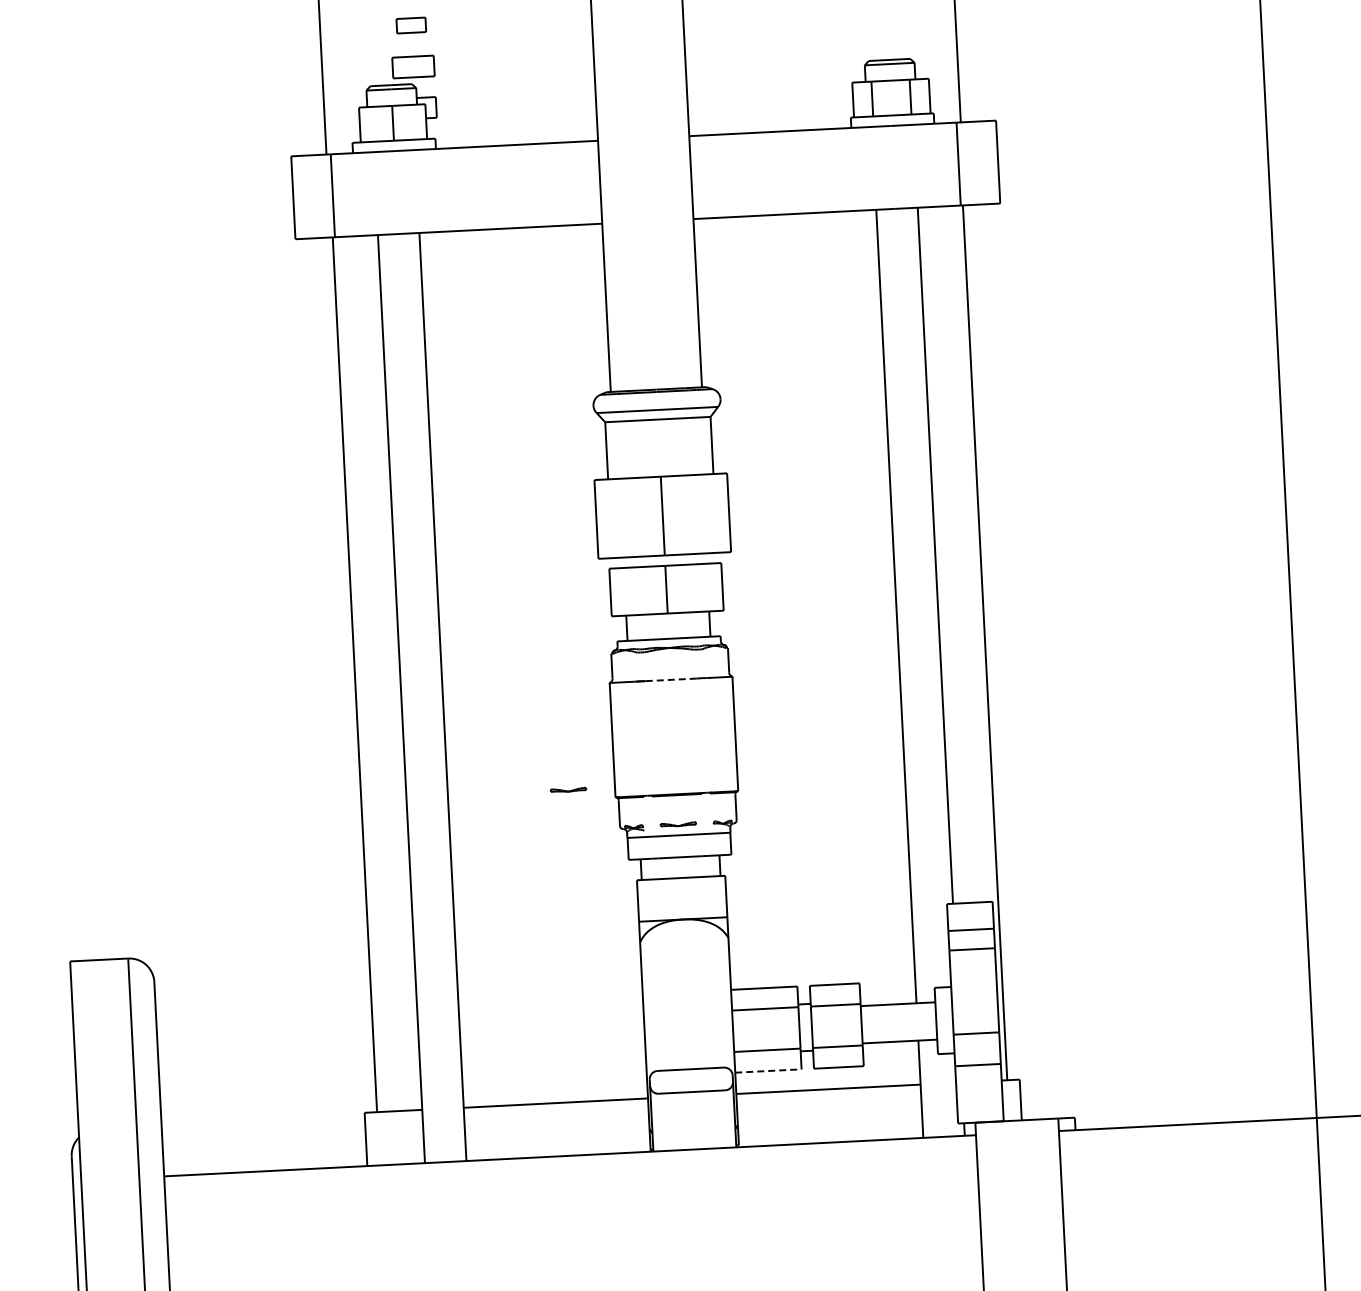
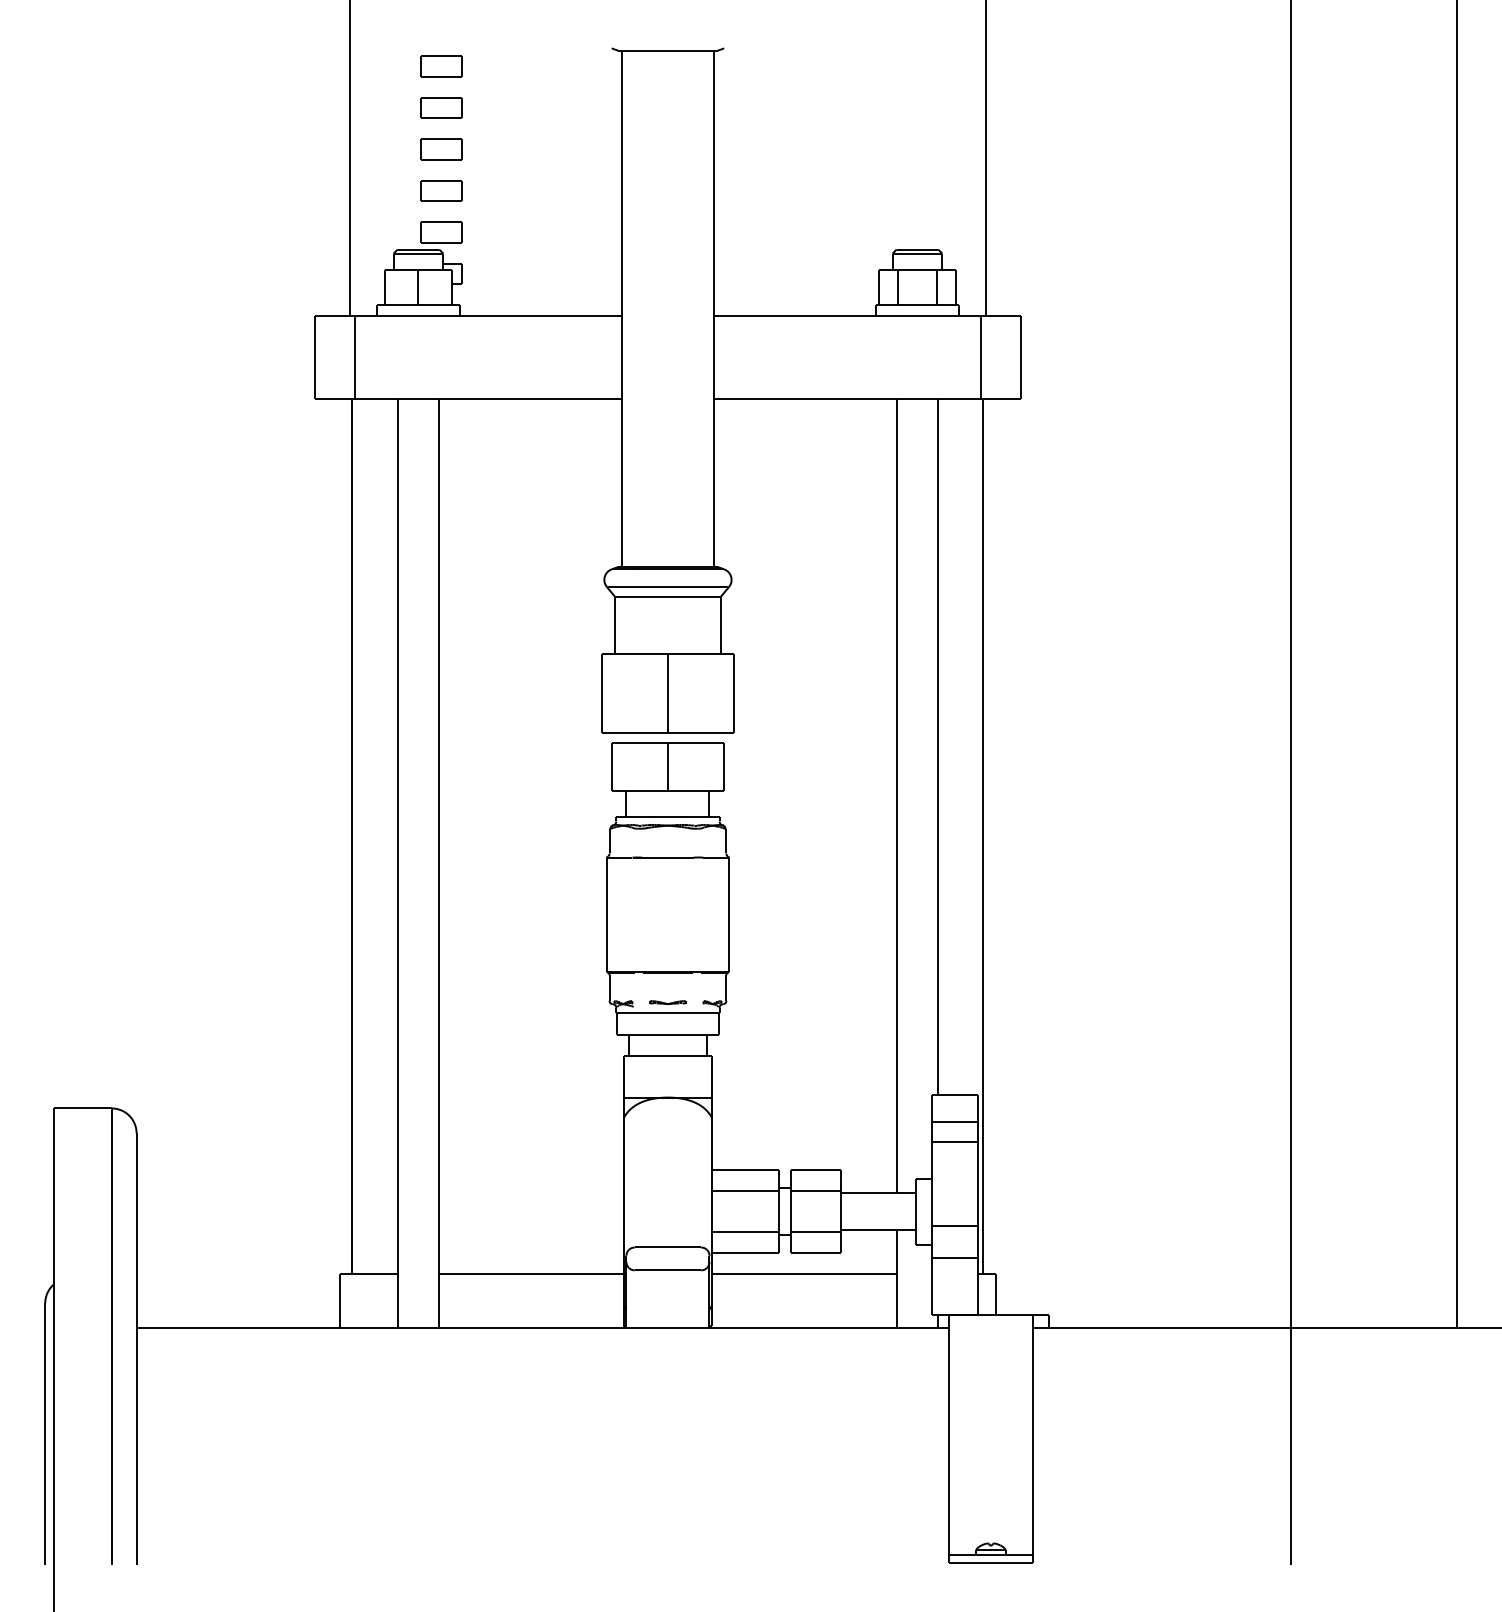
part: (411, 25) -> (441, 190), size x1.43
line: (670, 679) -> (667, 857), dashed -> solid
line: (567, 790) -> (558, 962), removed
line: (768, 1071) -> (745, 1253), dashed -> solid

